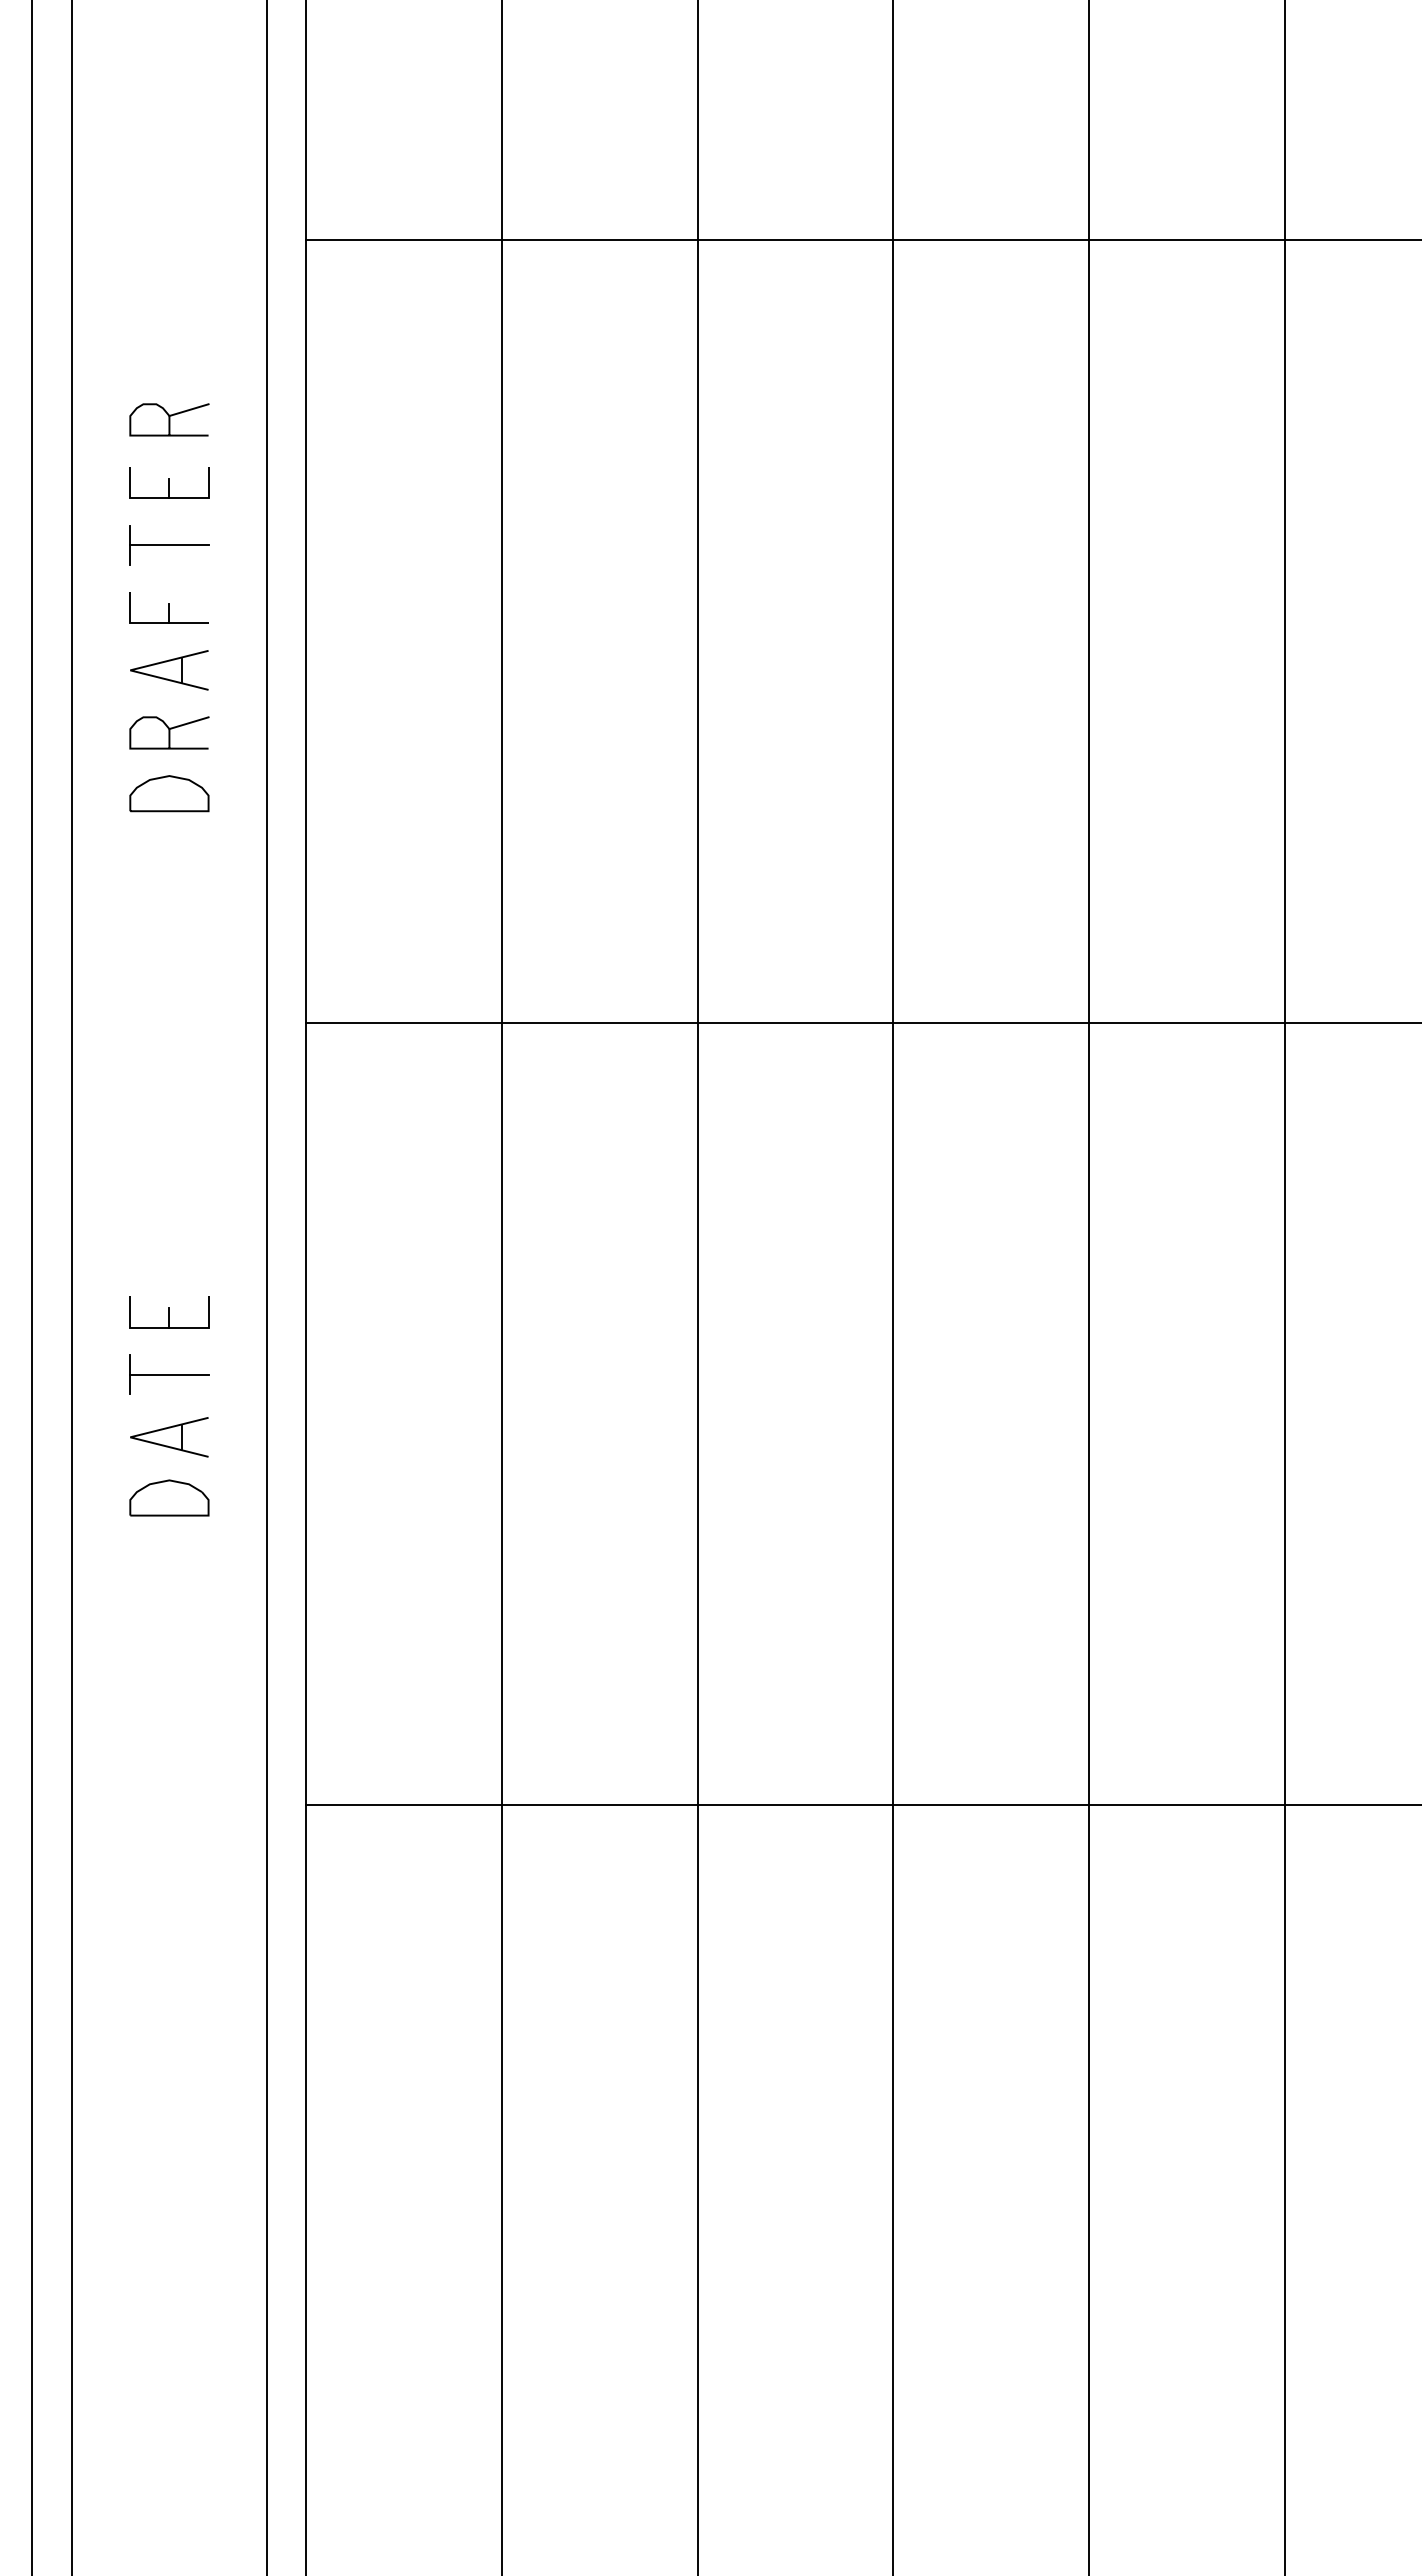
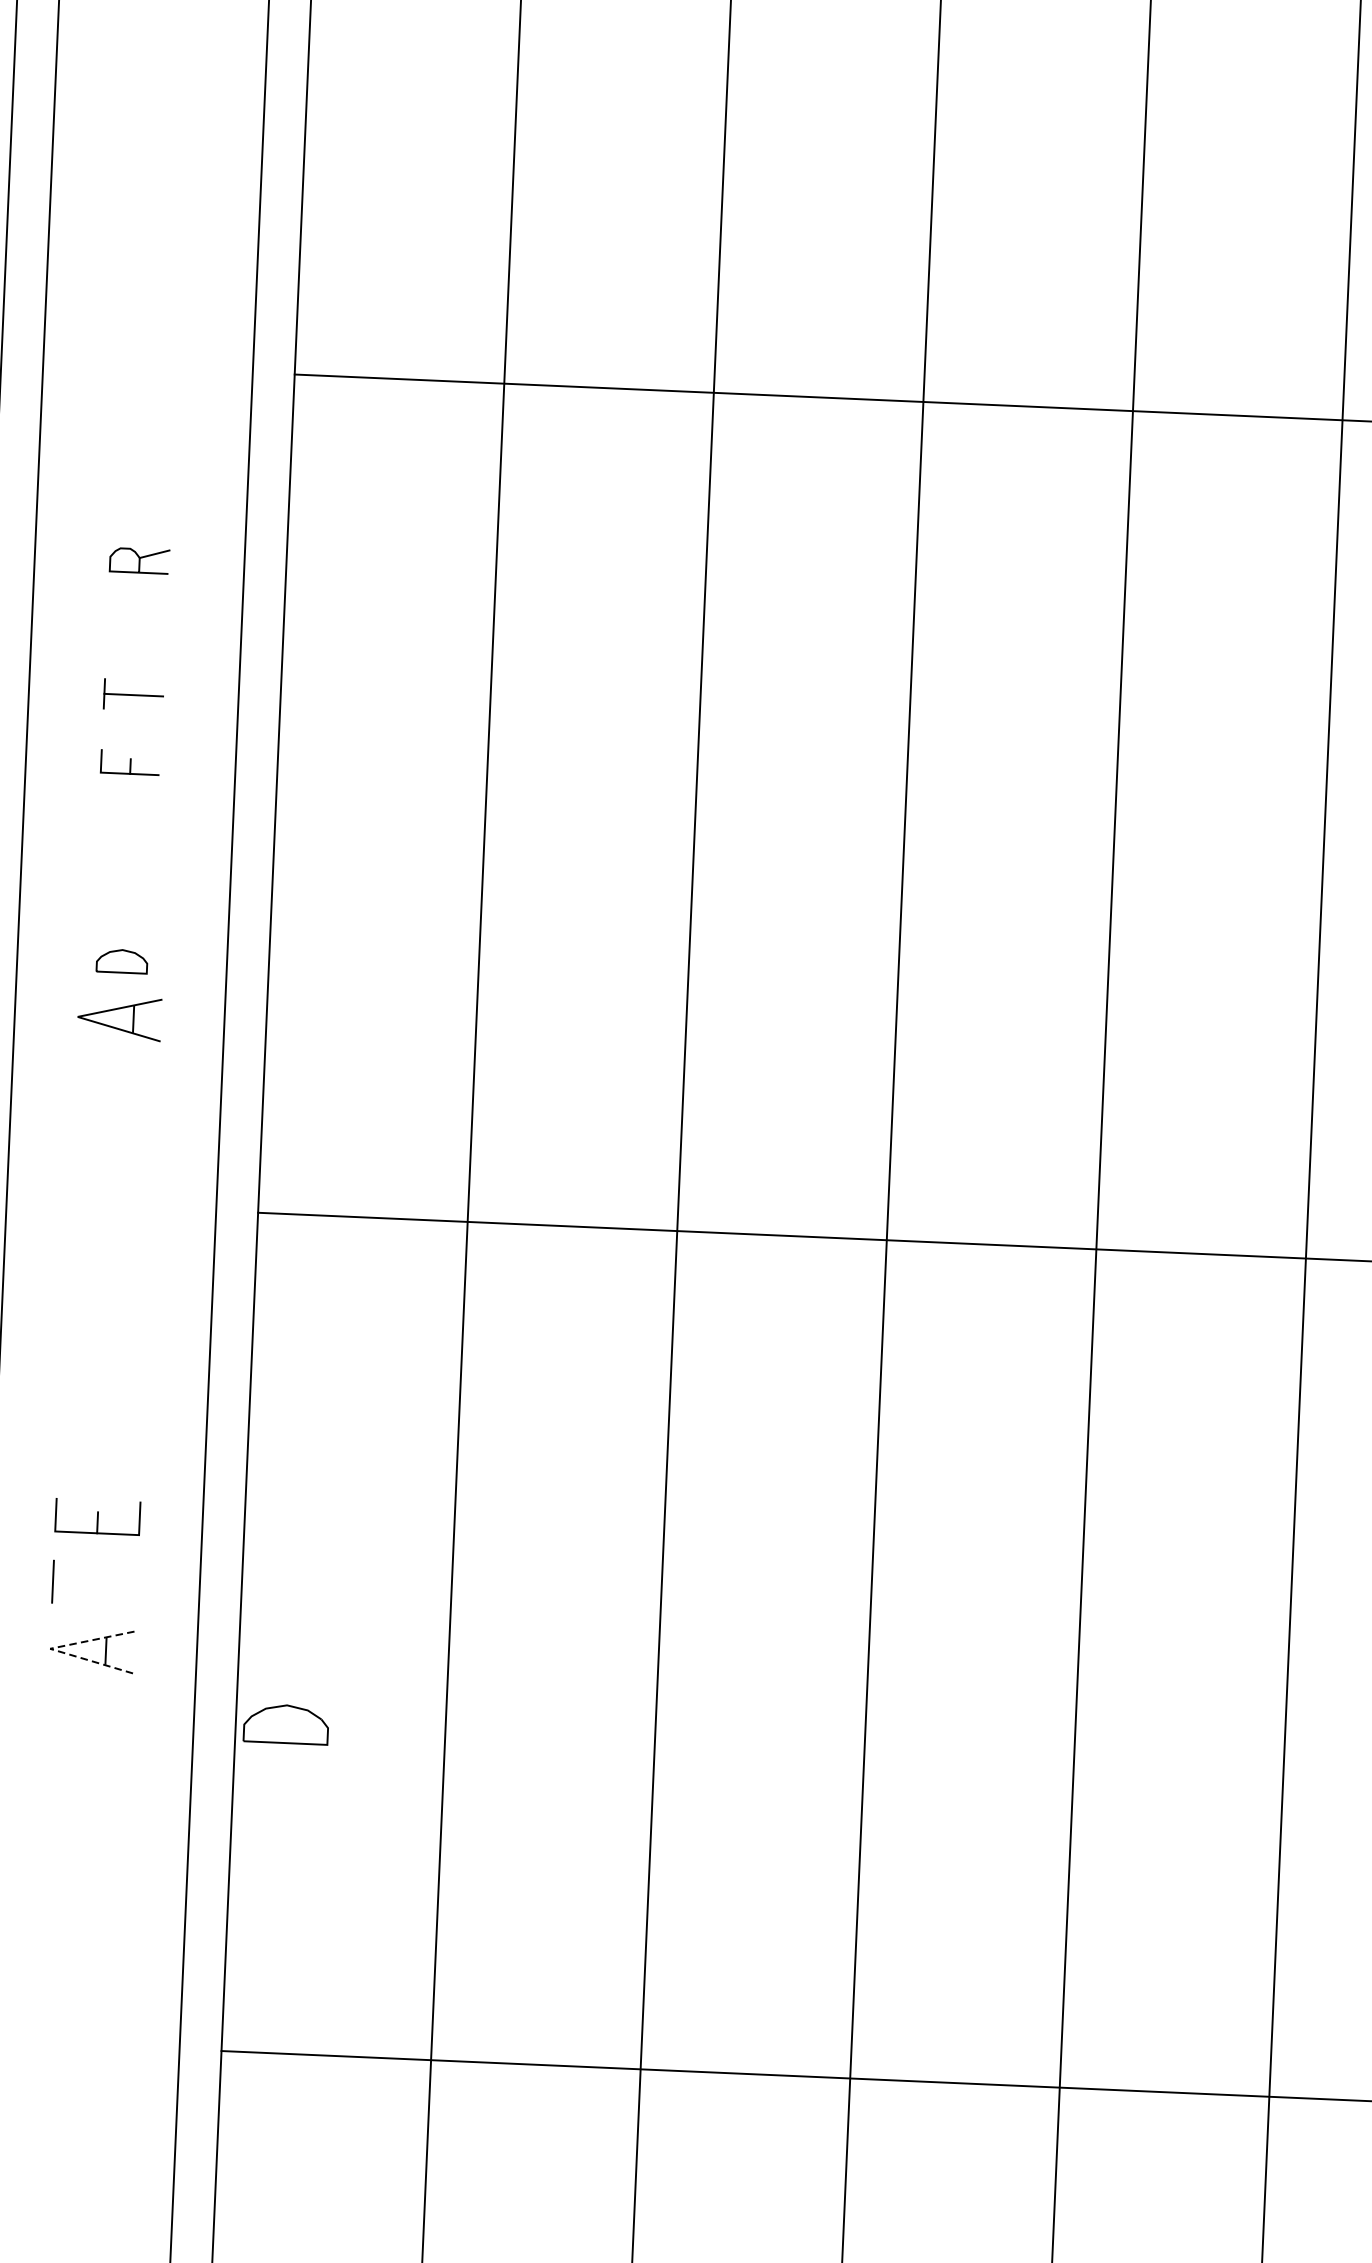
part: (169, 419) -> (139, 560), size x0.7
part: (169, 482) -> (136, 627), removed
part: (169, 545) -> (133, 695), size x0.7
part: (168, 607) -> (129, 761), size x0.7
part: (169, 670) -> (119, 1018), moved
part: (169, 732) -> (125, 895), removed
part: (169, 793) -> (122, 961), size x0.6
line: (169, 1374) -> (95, 1583), removed
line: (130, 1437) -> (50, 1649), solid -> dashed
part: (169, 1497) -> (286, 1723), moved

